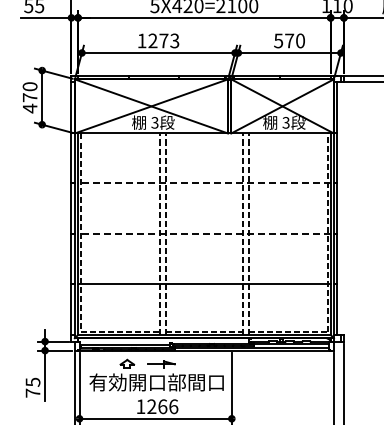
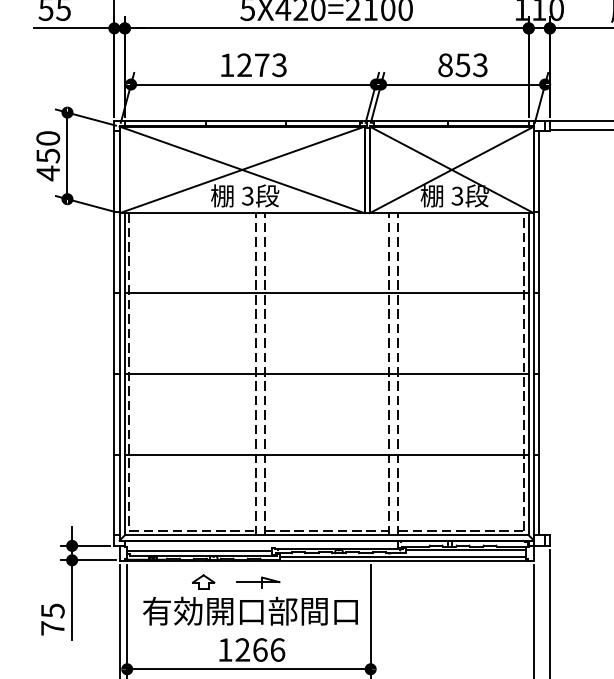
text: (289, 40) -> (462, 64), 570 -> 853
text: (30, 97) -> (48, 155), 470 -> 450
line: (203, 183) -> (325, 293), dashed -> solid
line: (203, 233) -> (325, 373), dashed -> solid

